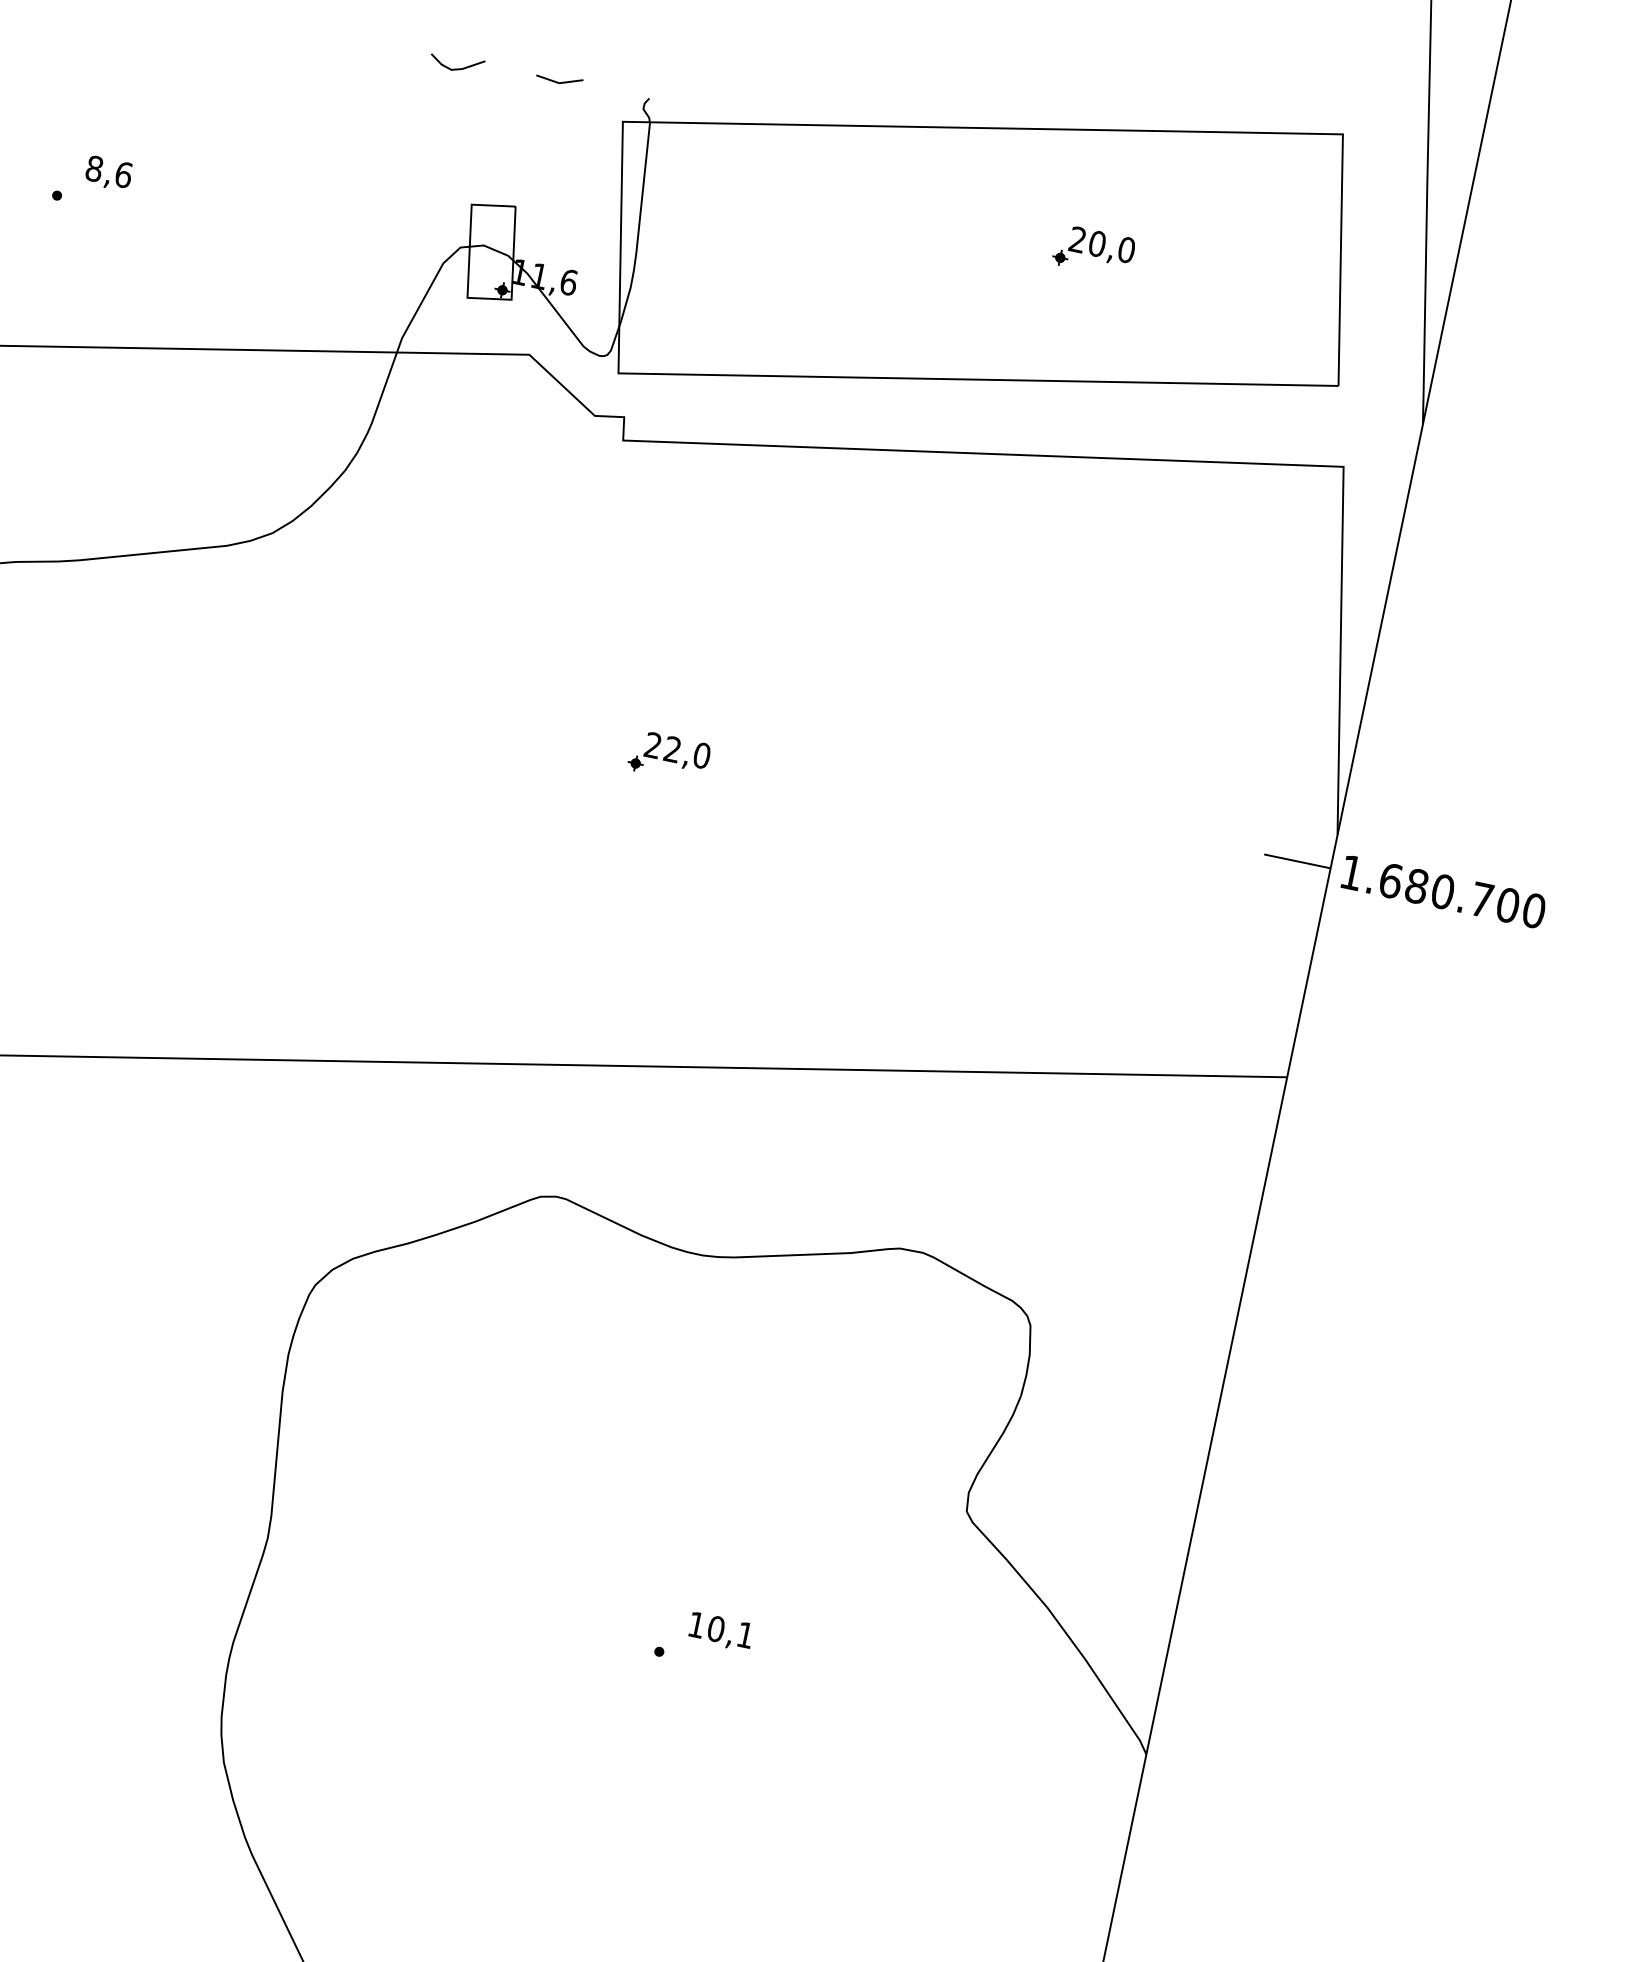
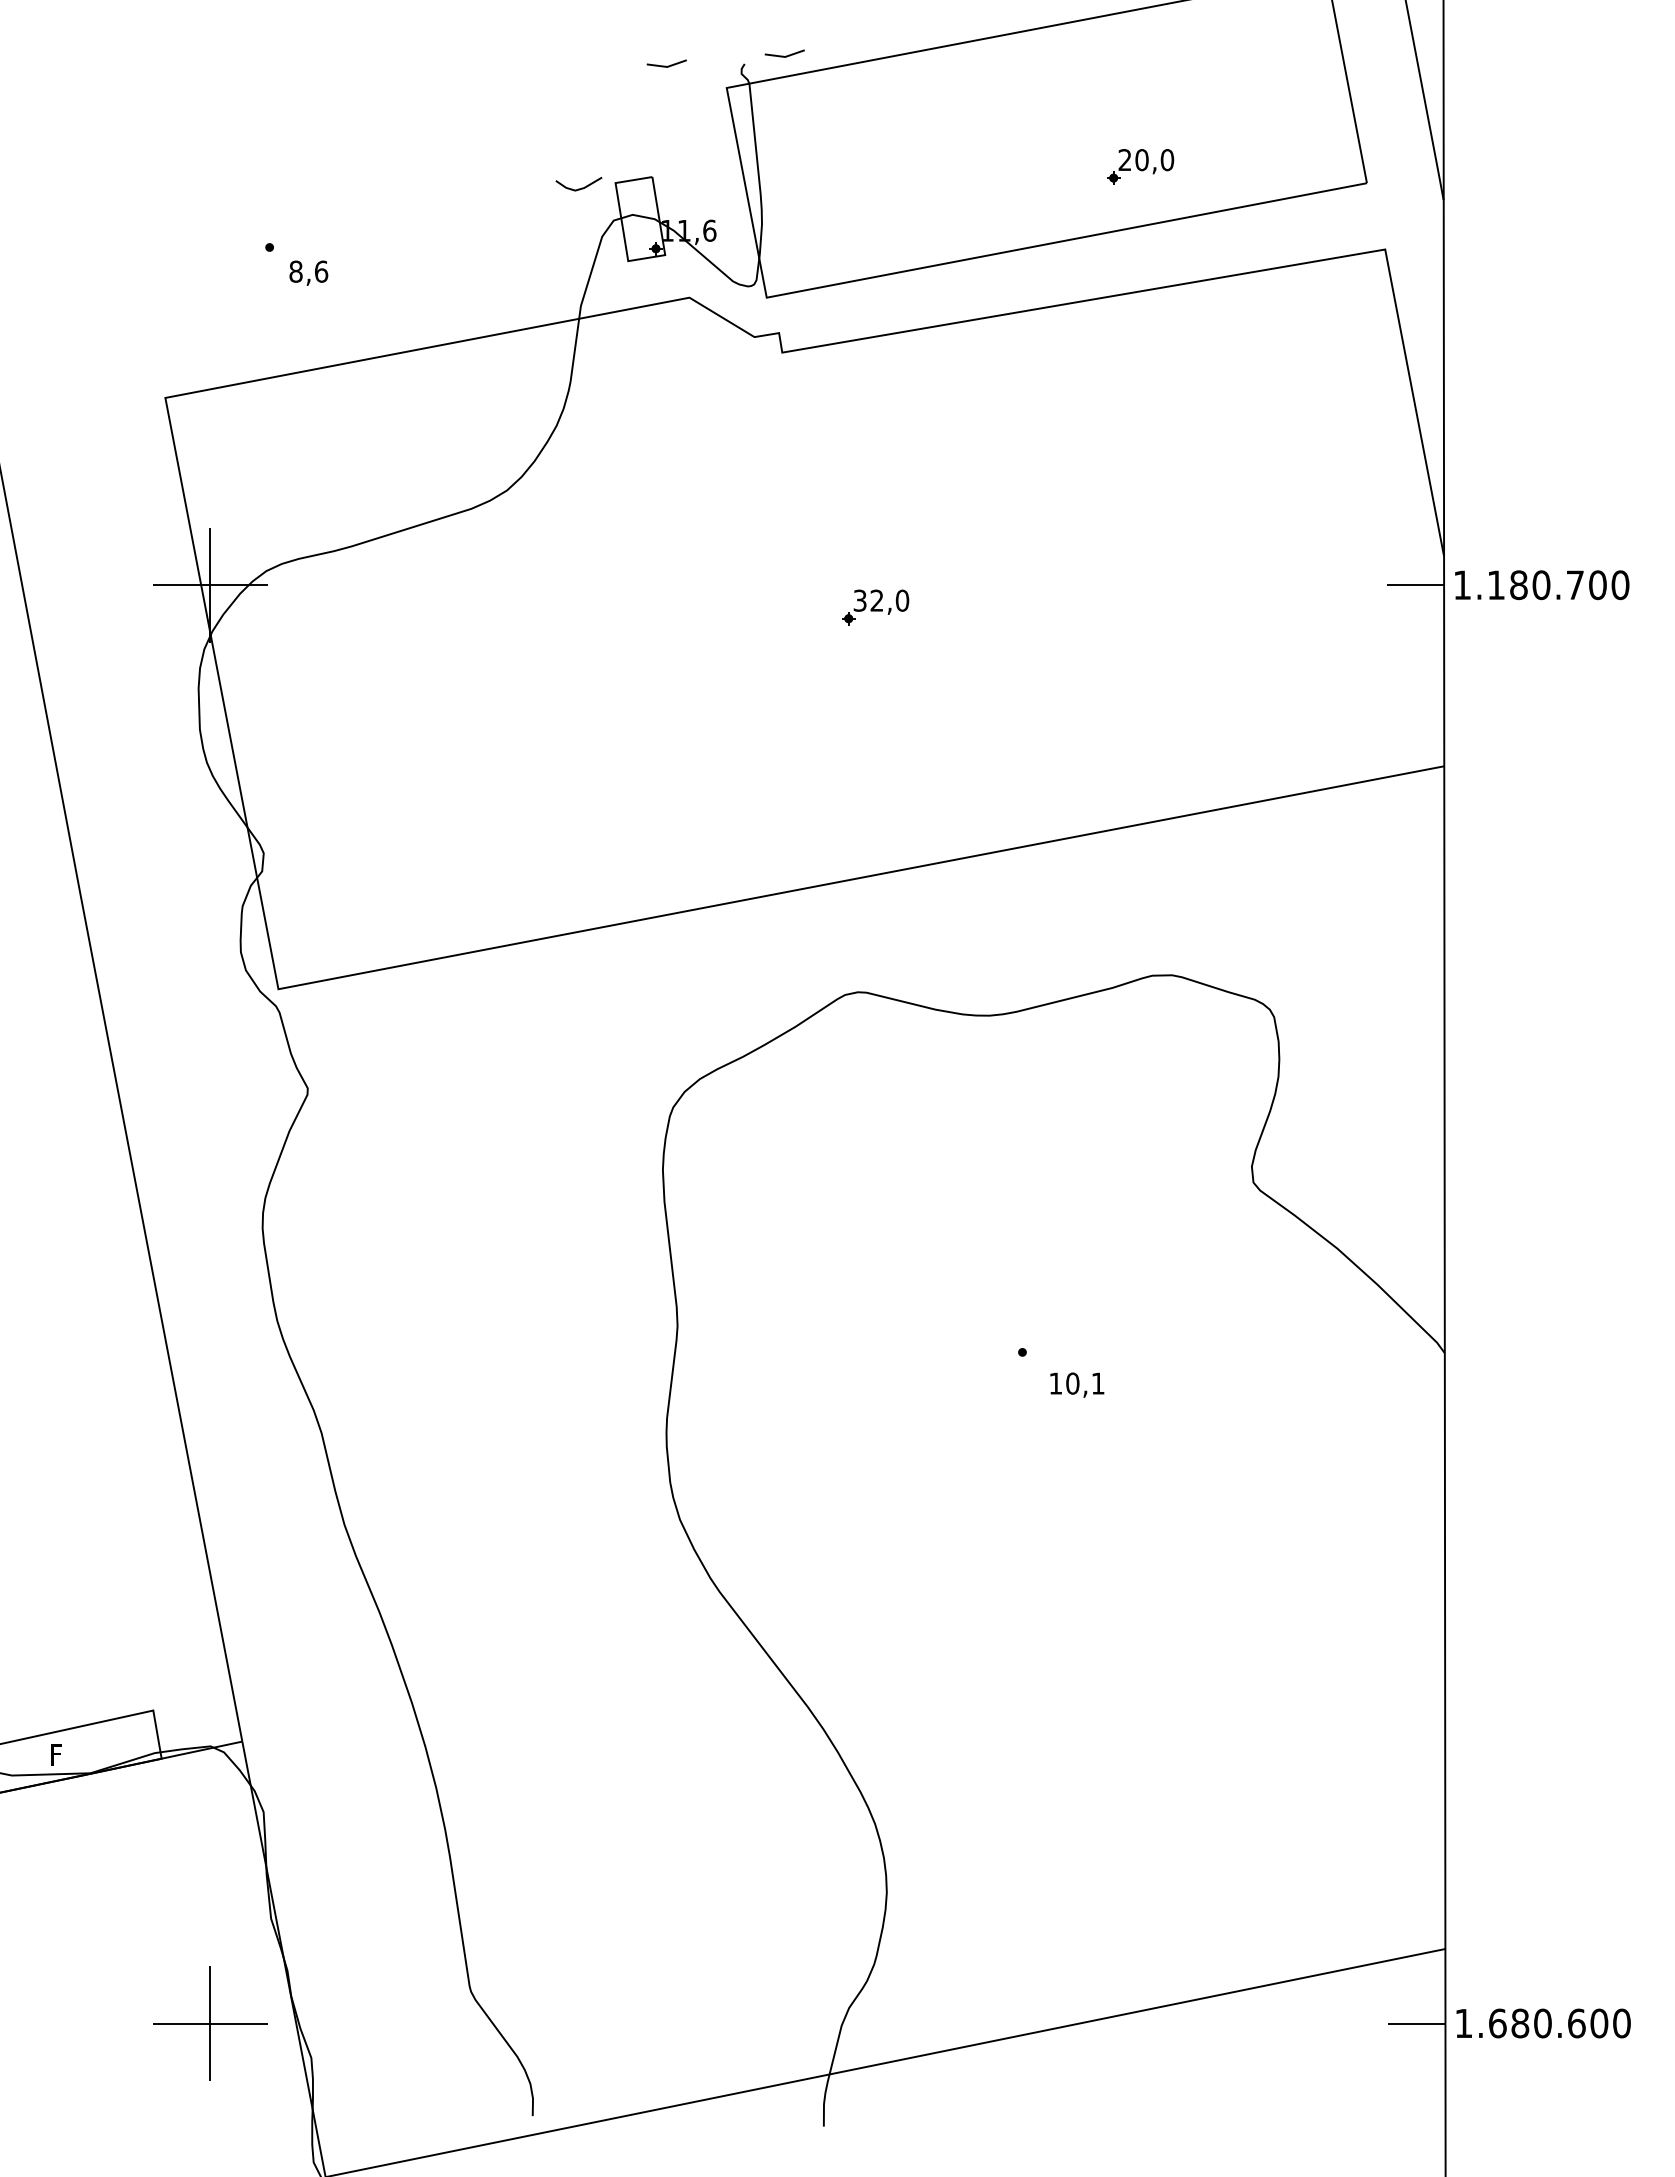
line: (455, 68) -> (578, 188), moved
line: (696, 97) -> (783, 55), added
text: (108, 172) -> (308, 272), moved
part: (1094, 250) -> (1140, 166), moved
text: (652, 745) -> (859, 600), 22,0 -> 32,0
text: (1391, 881) -> (1496, 585), 1.680.700 -> 1.180.700
text: (721, 1631) -> (1077, 1384), moved

